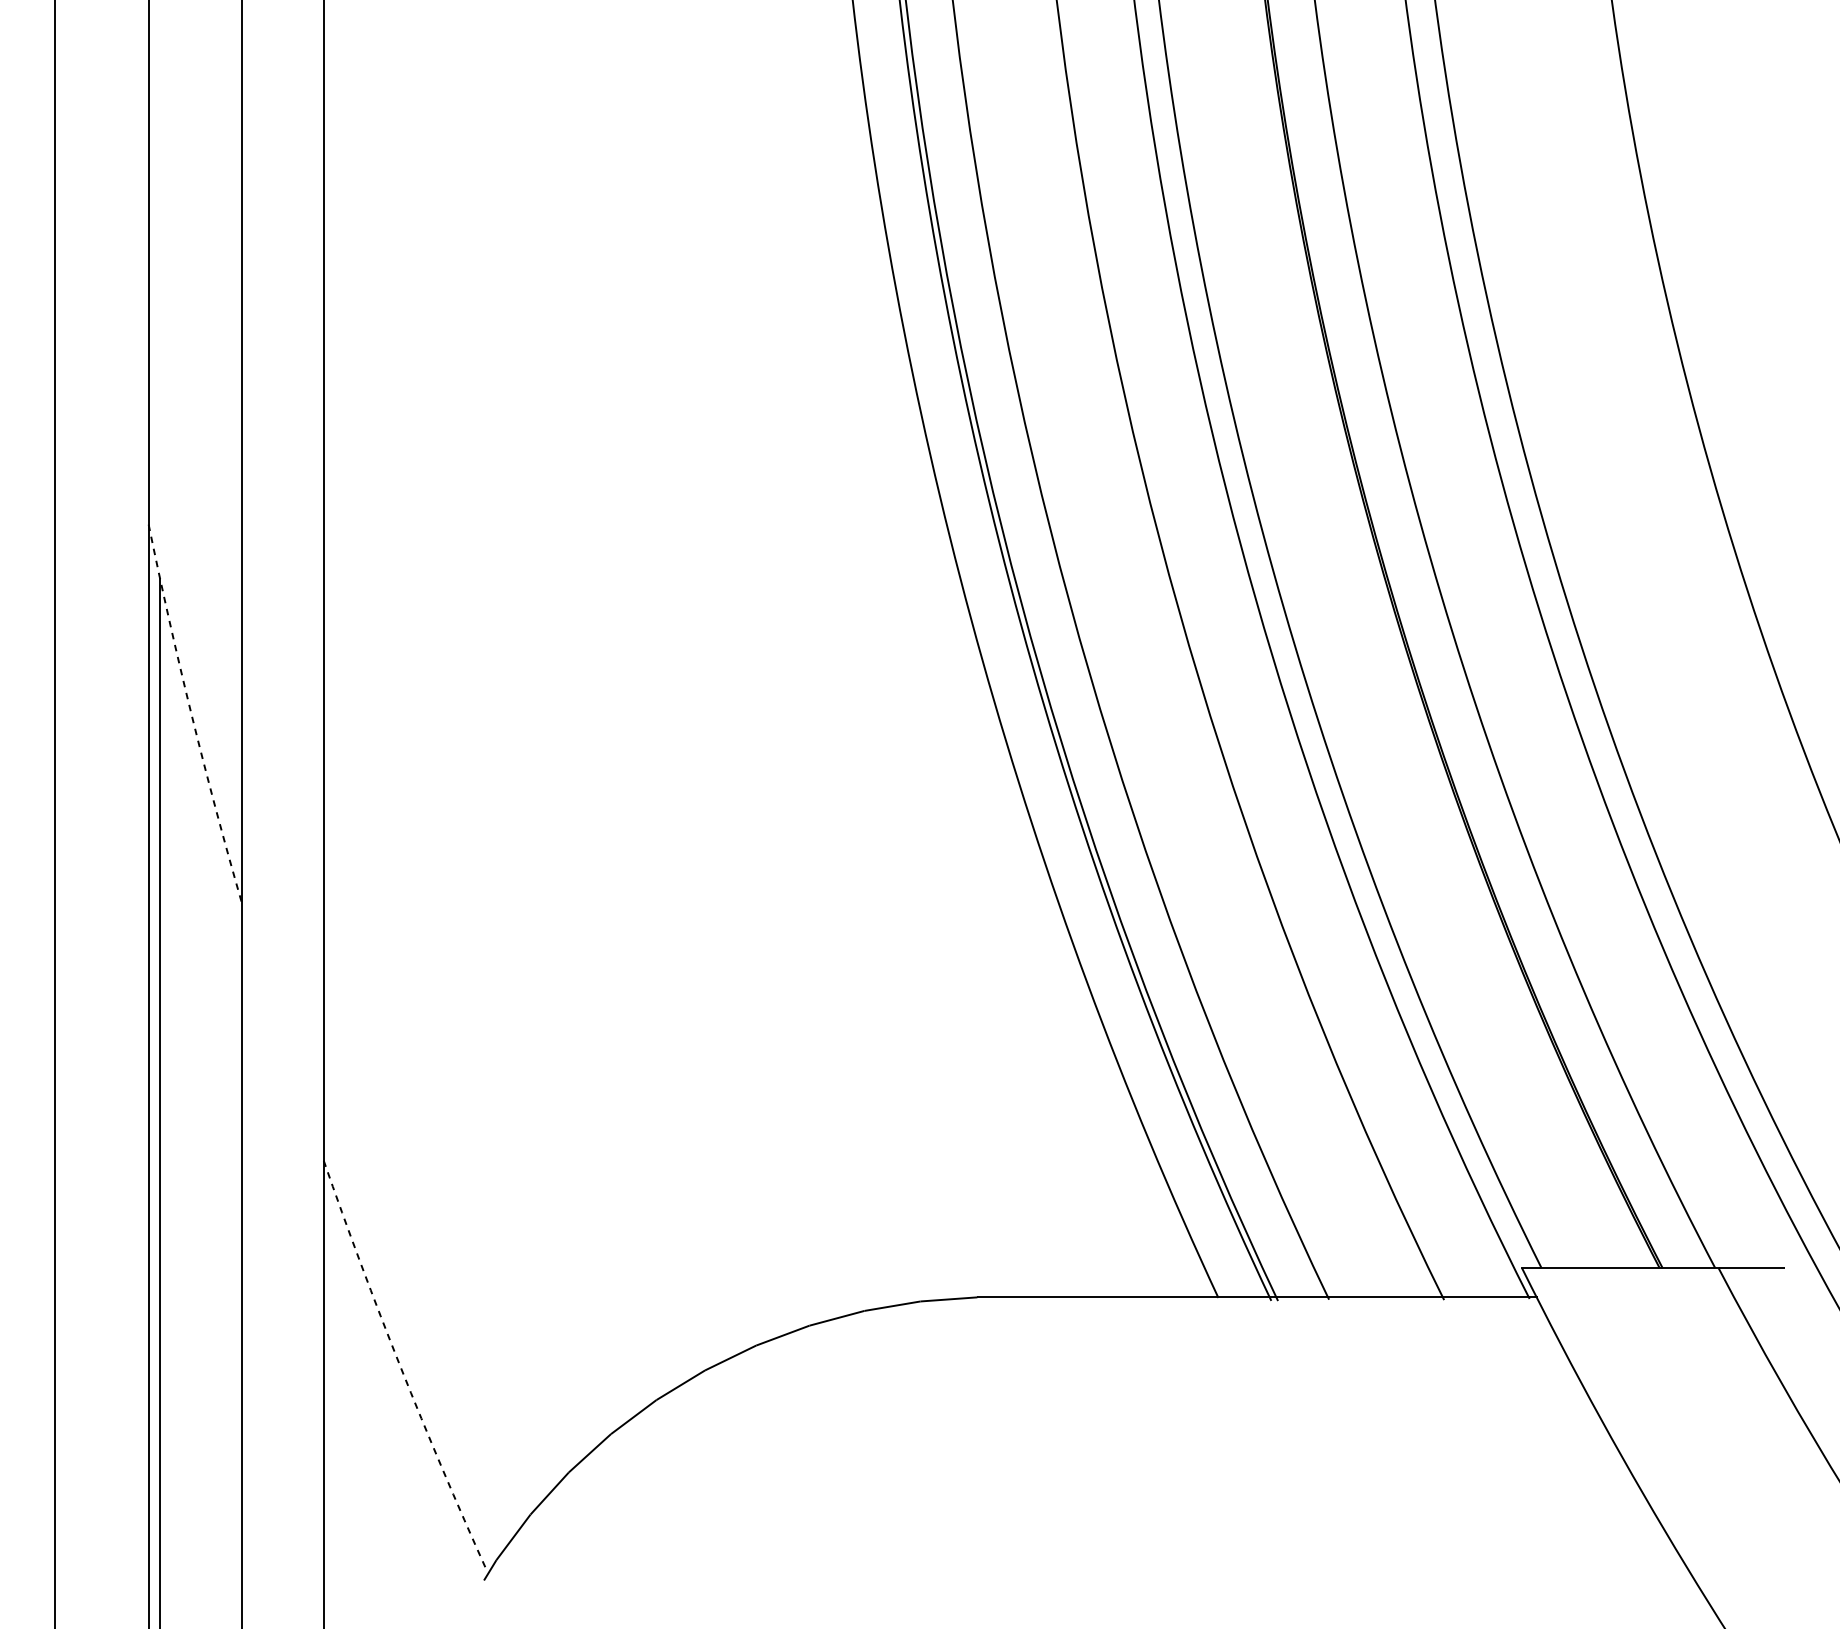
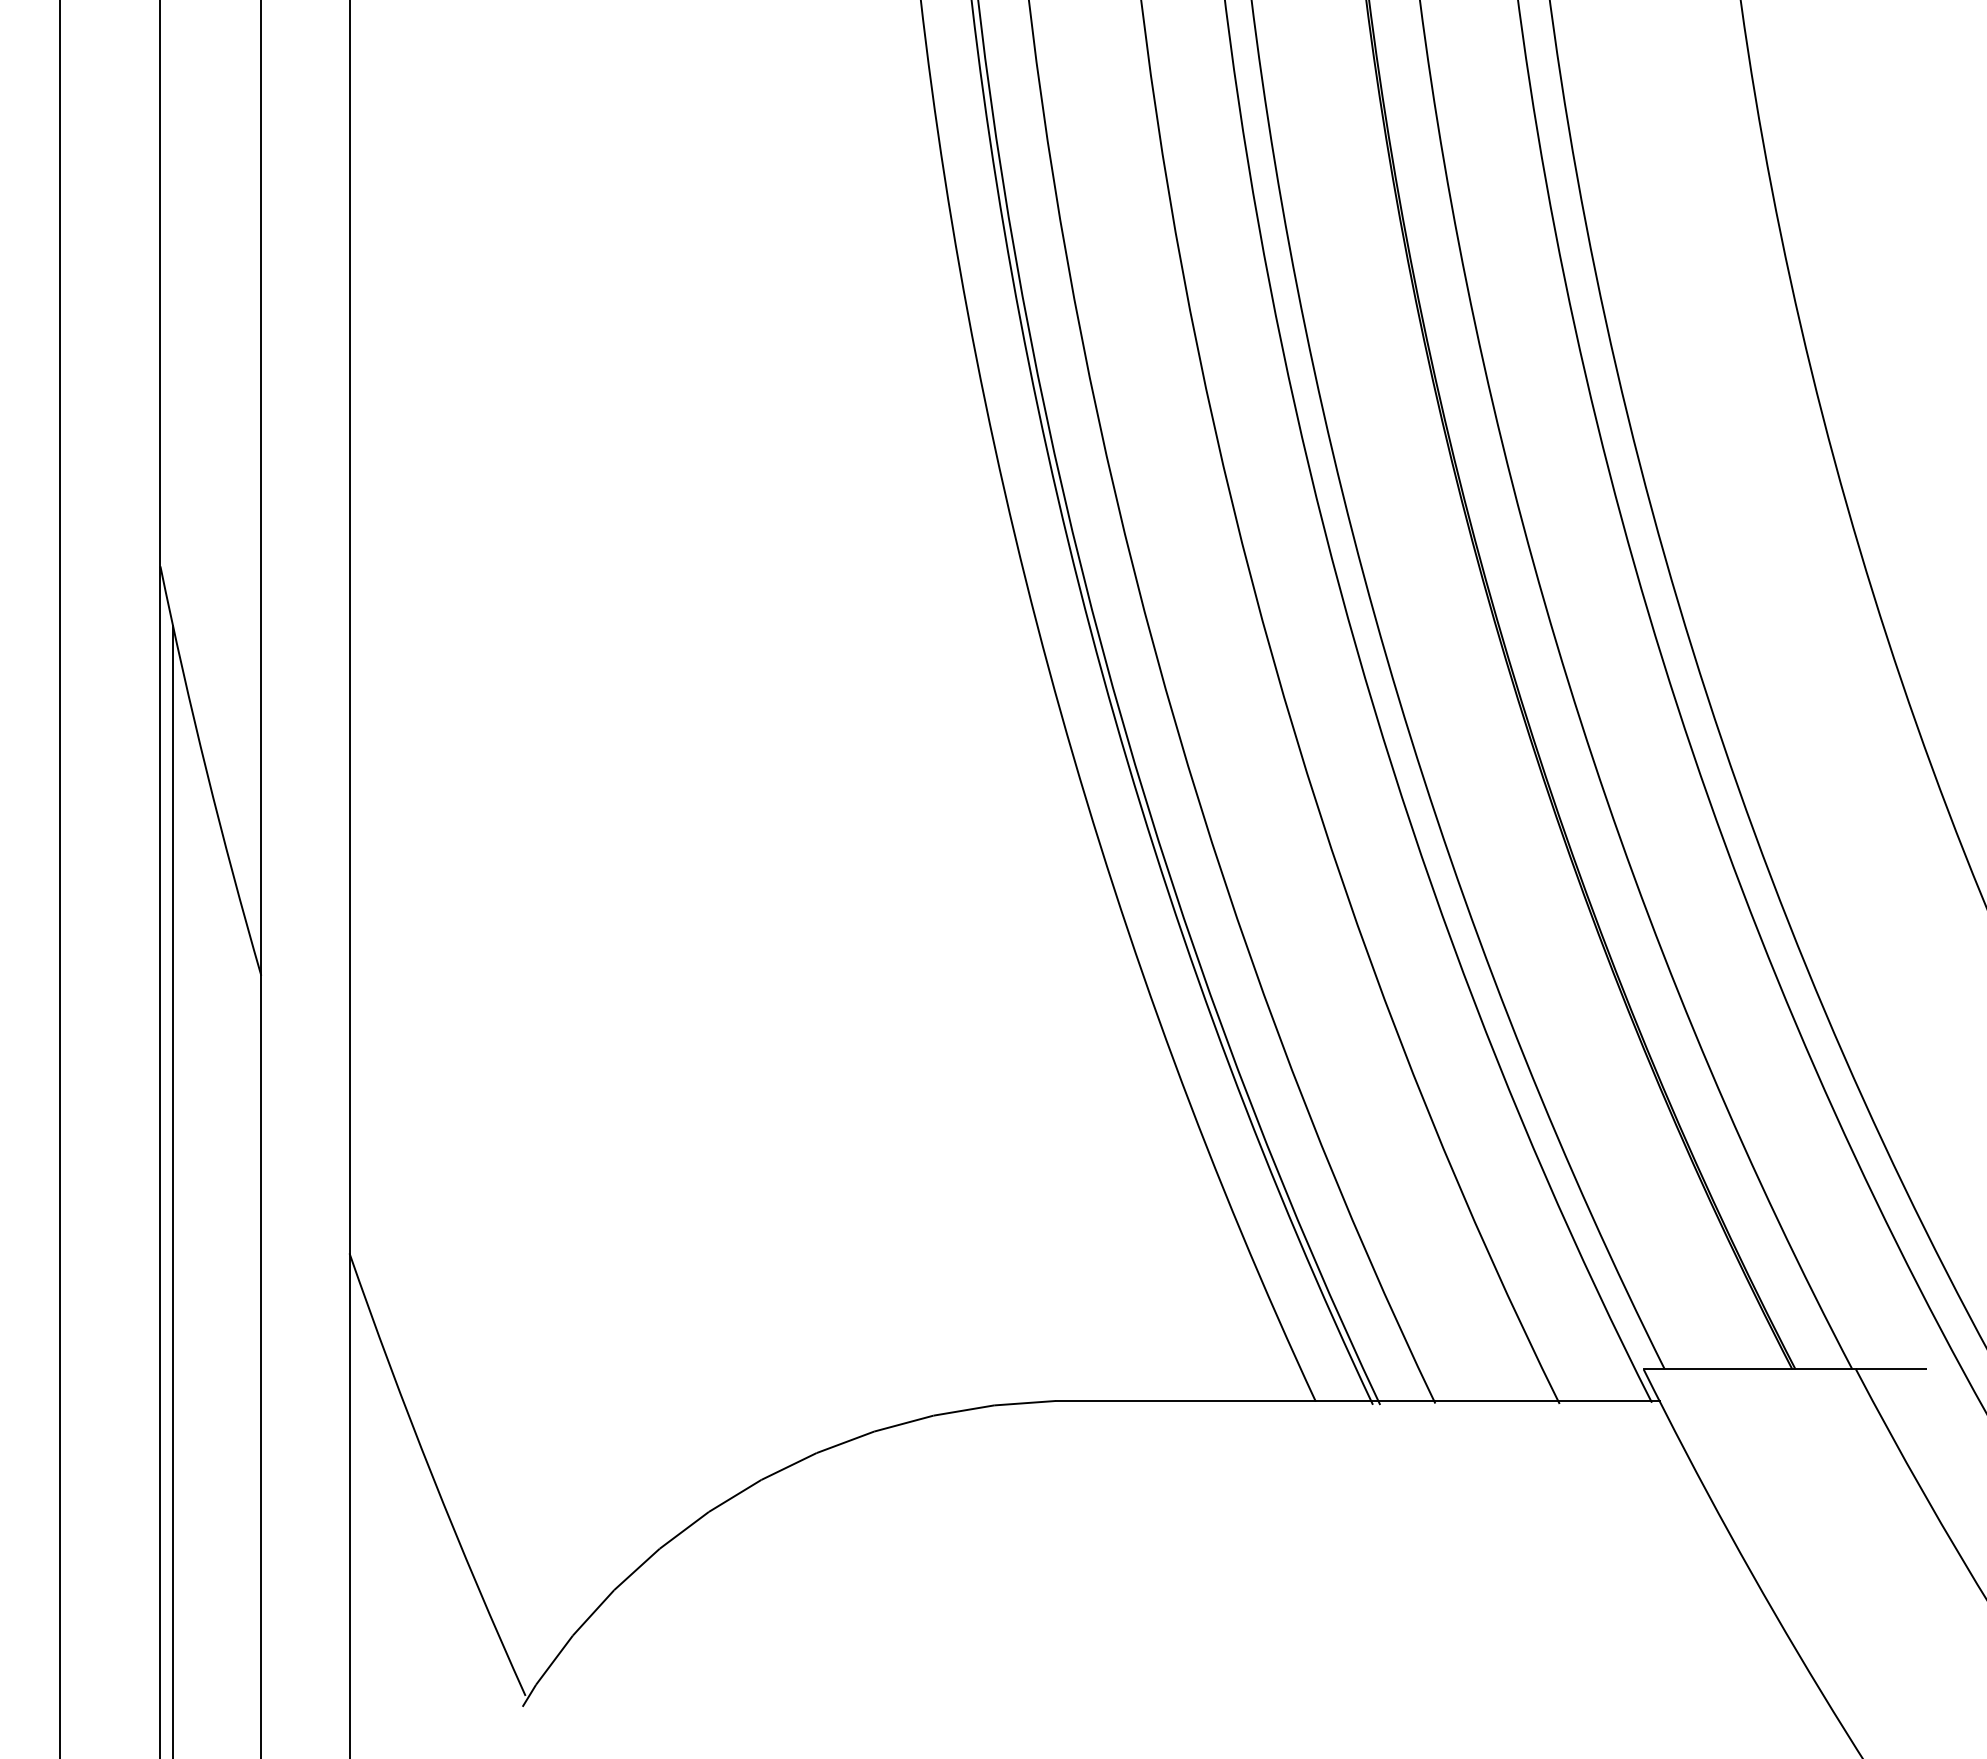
arc: (191, 715) -> (206, 772), dashed -> solid
arc: (400, 1367) -> (432, 1476), dashed -> solid

